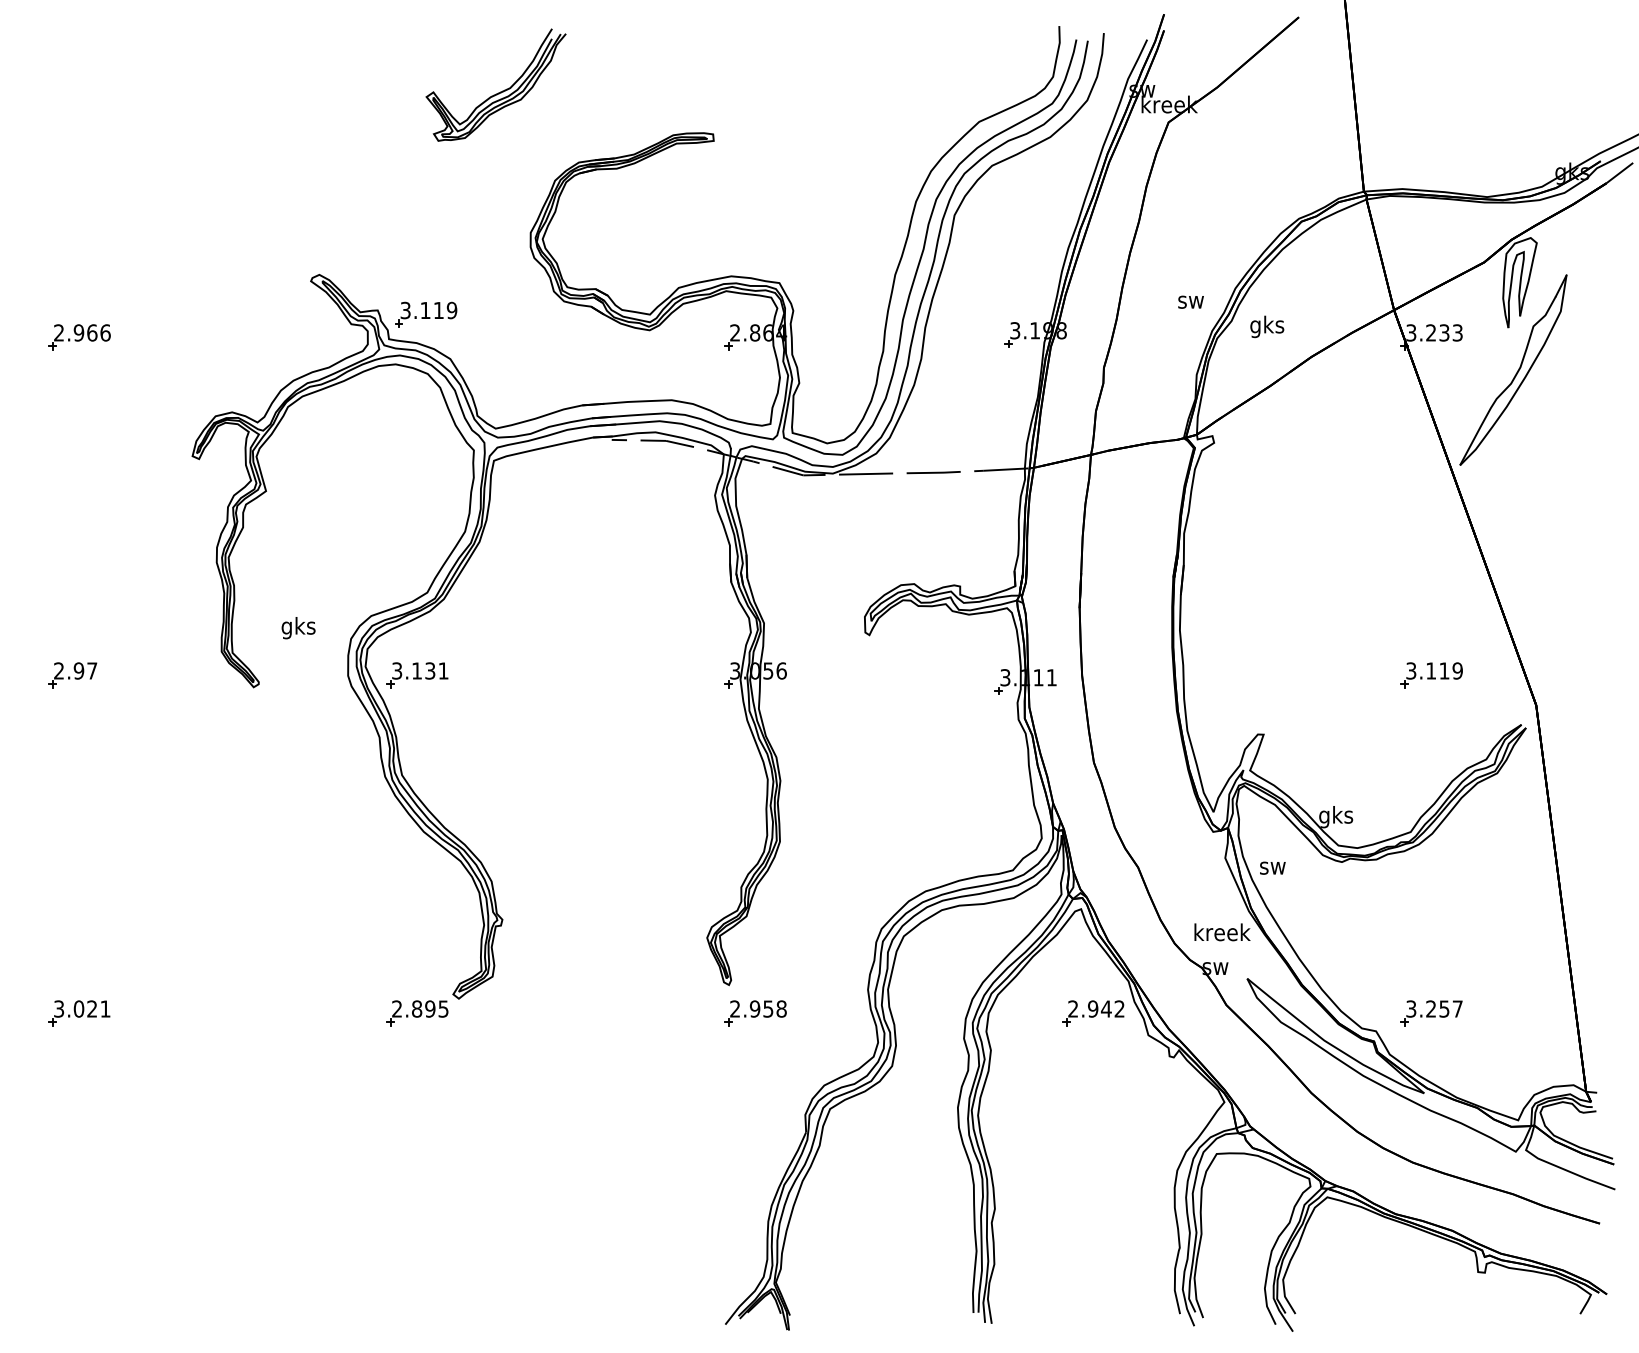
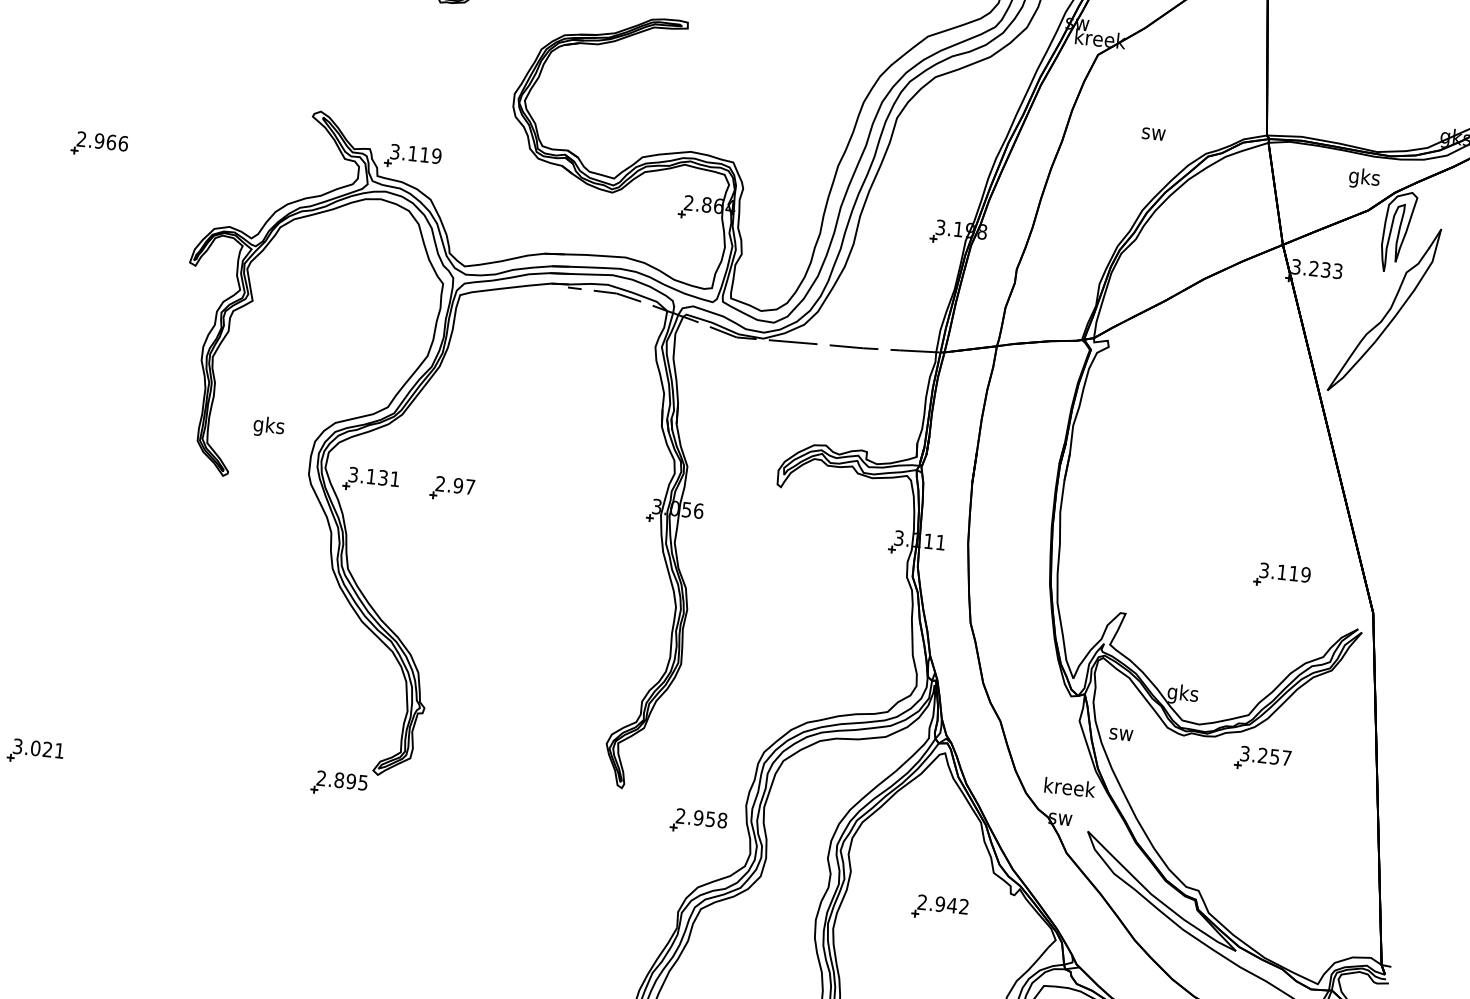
text: (1190, 301) -> (1153, 133), moved
text: (1267, 326) -> (1364, 178), moved
part: (72, 675) -> (452, 489), moved
part: (755, 1013) -> (698, 822), moved
part: (1093, 1013) -> (940, 908), moved
part: (1431, 1013) -> (1262, 759), moved

